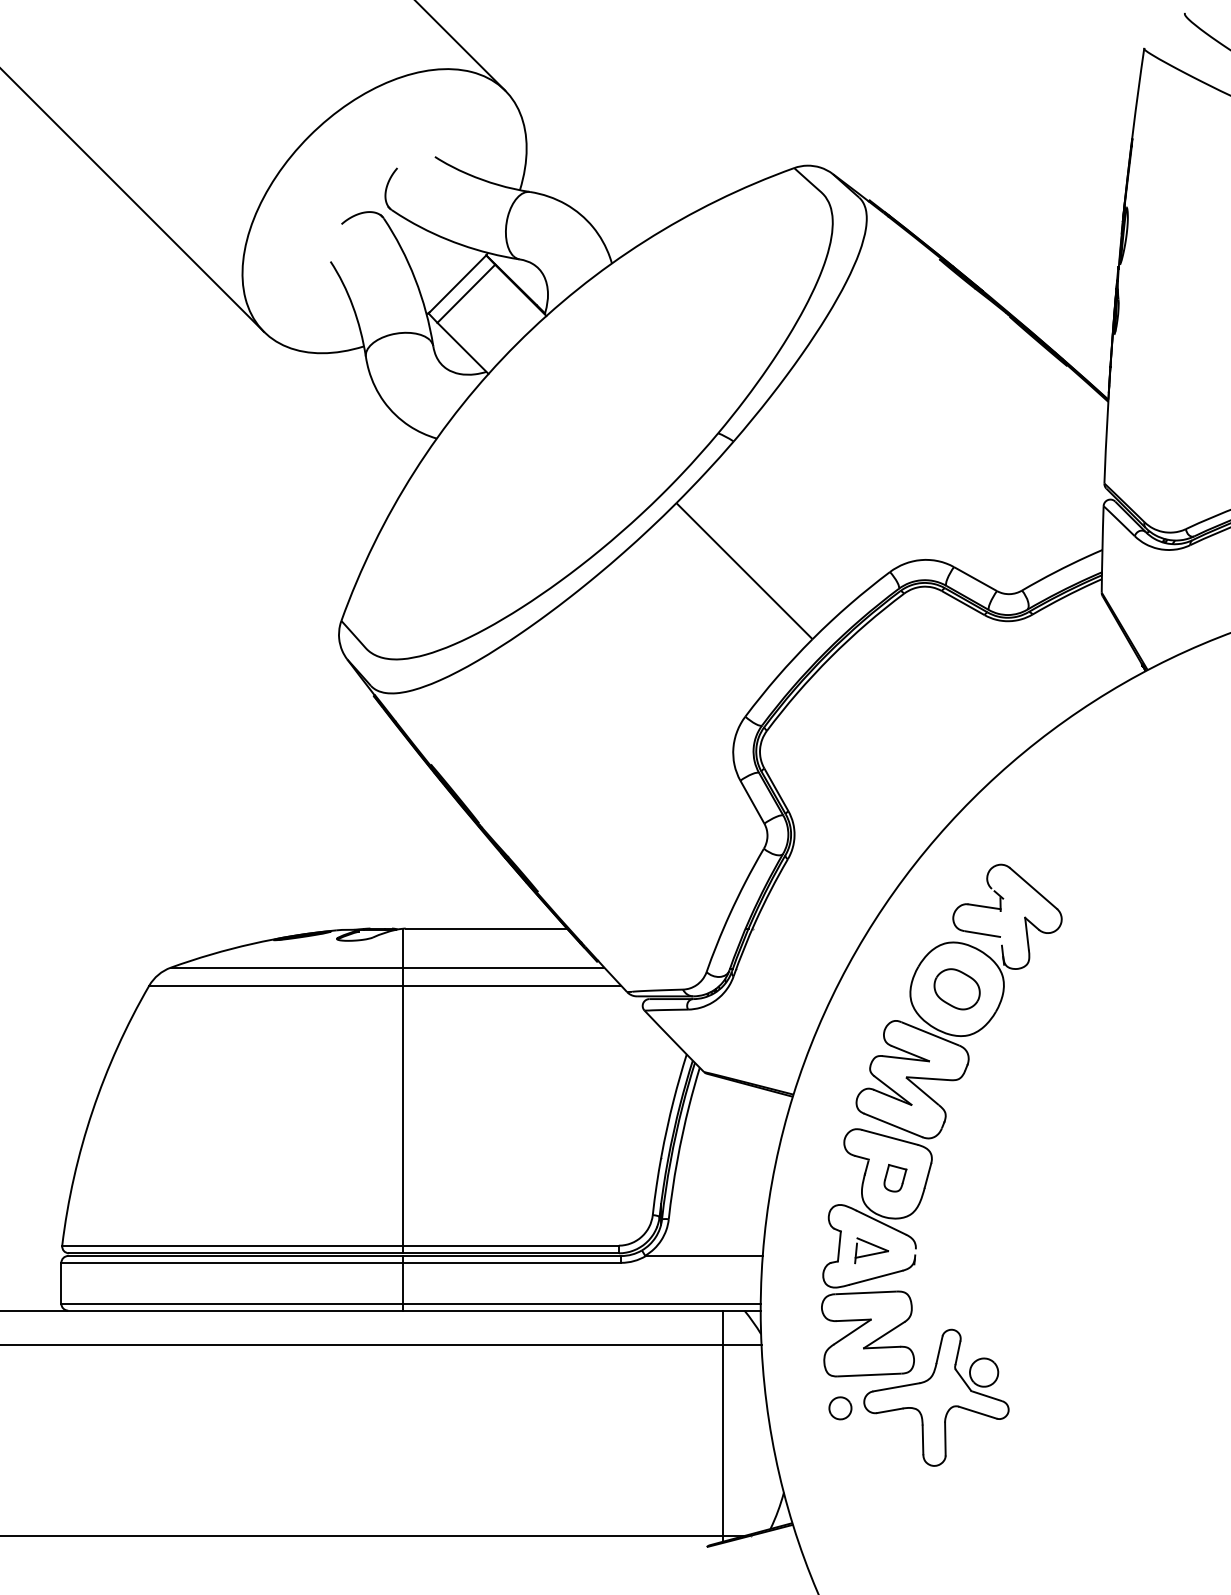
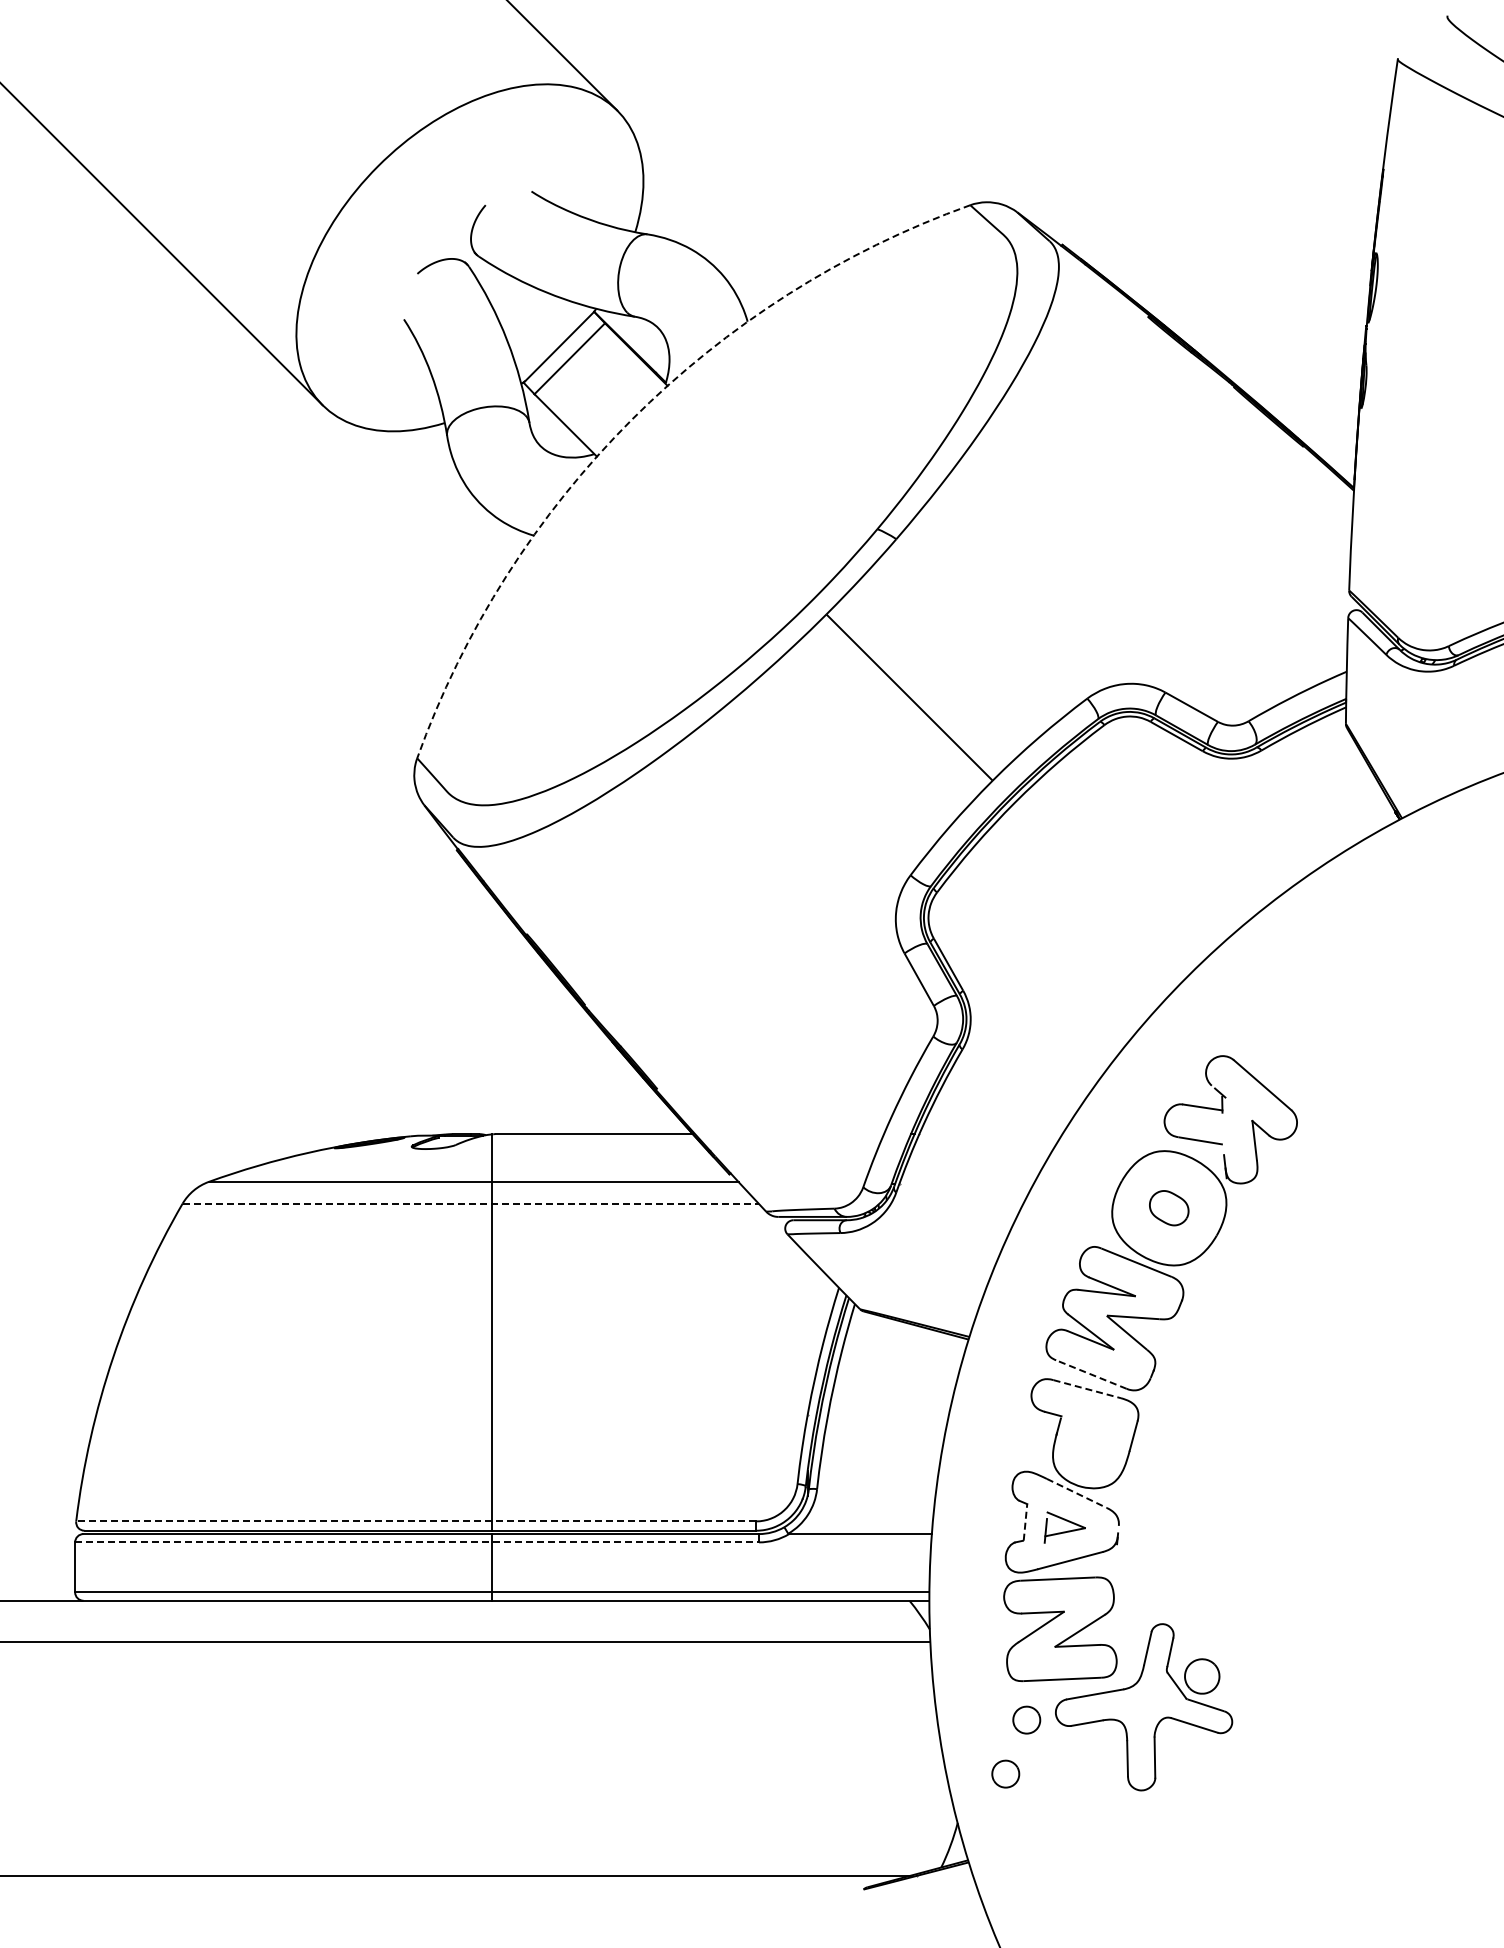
arc: (516, 343) -> (631, 419), solid -> dashed
line: (385, 985) -> (471, 1203), solid -> dashed
part: (956, 988) -> (1168, 1207), size x0.7
line: (893, 1125) -> (1091, 1374), solid -> dashed
line: (890, 1137) -> (1087, 1389), solid -> dashed
part: (895, 1177) -> (1093, 1438), removed
line: (881, 1222) -> (1077, 1493), solid -> dashed
line: (340, 1245) -> (416, 1521), solid -> dashed
line: (839, 1245) -> (1025, 1521), solid -> dashed
line: (341, 1262) -> (417, 1542), solid -> dashed
line: (722, 1425) -> (882, 1741), removed
part: (823, 1452) -> (1005, 1773), added

